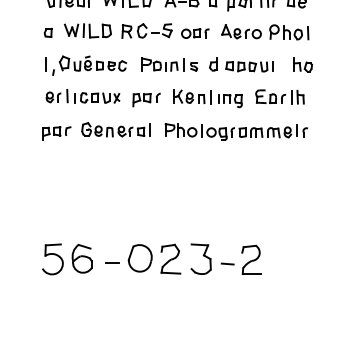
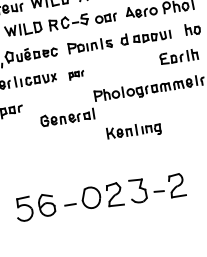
part: (207, 98) -> (133, 131), moved
part: (146, 99) -> (76, 74), size x0.7
part: (115, 129) -> (66, 117), moved

